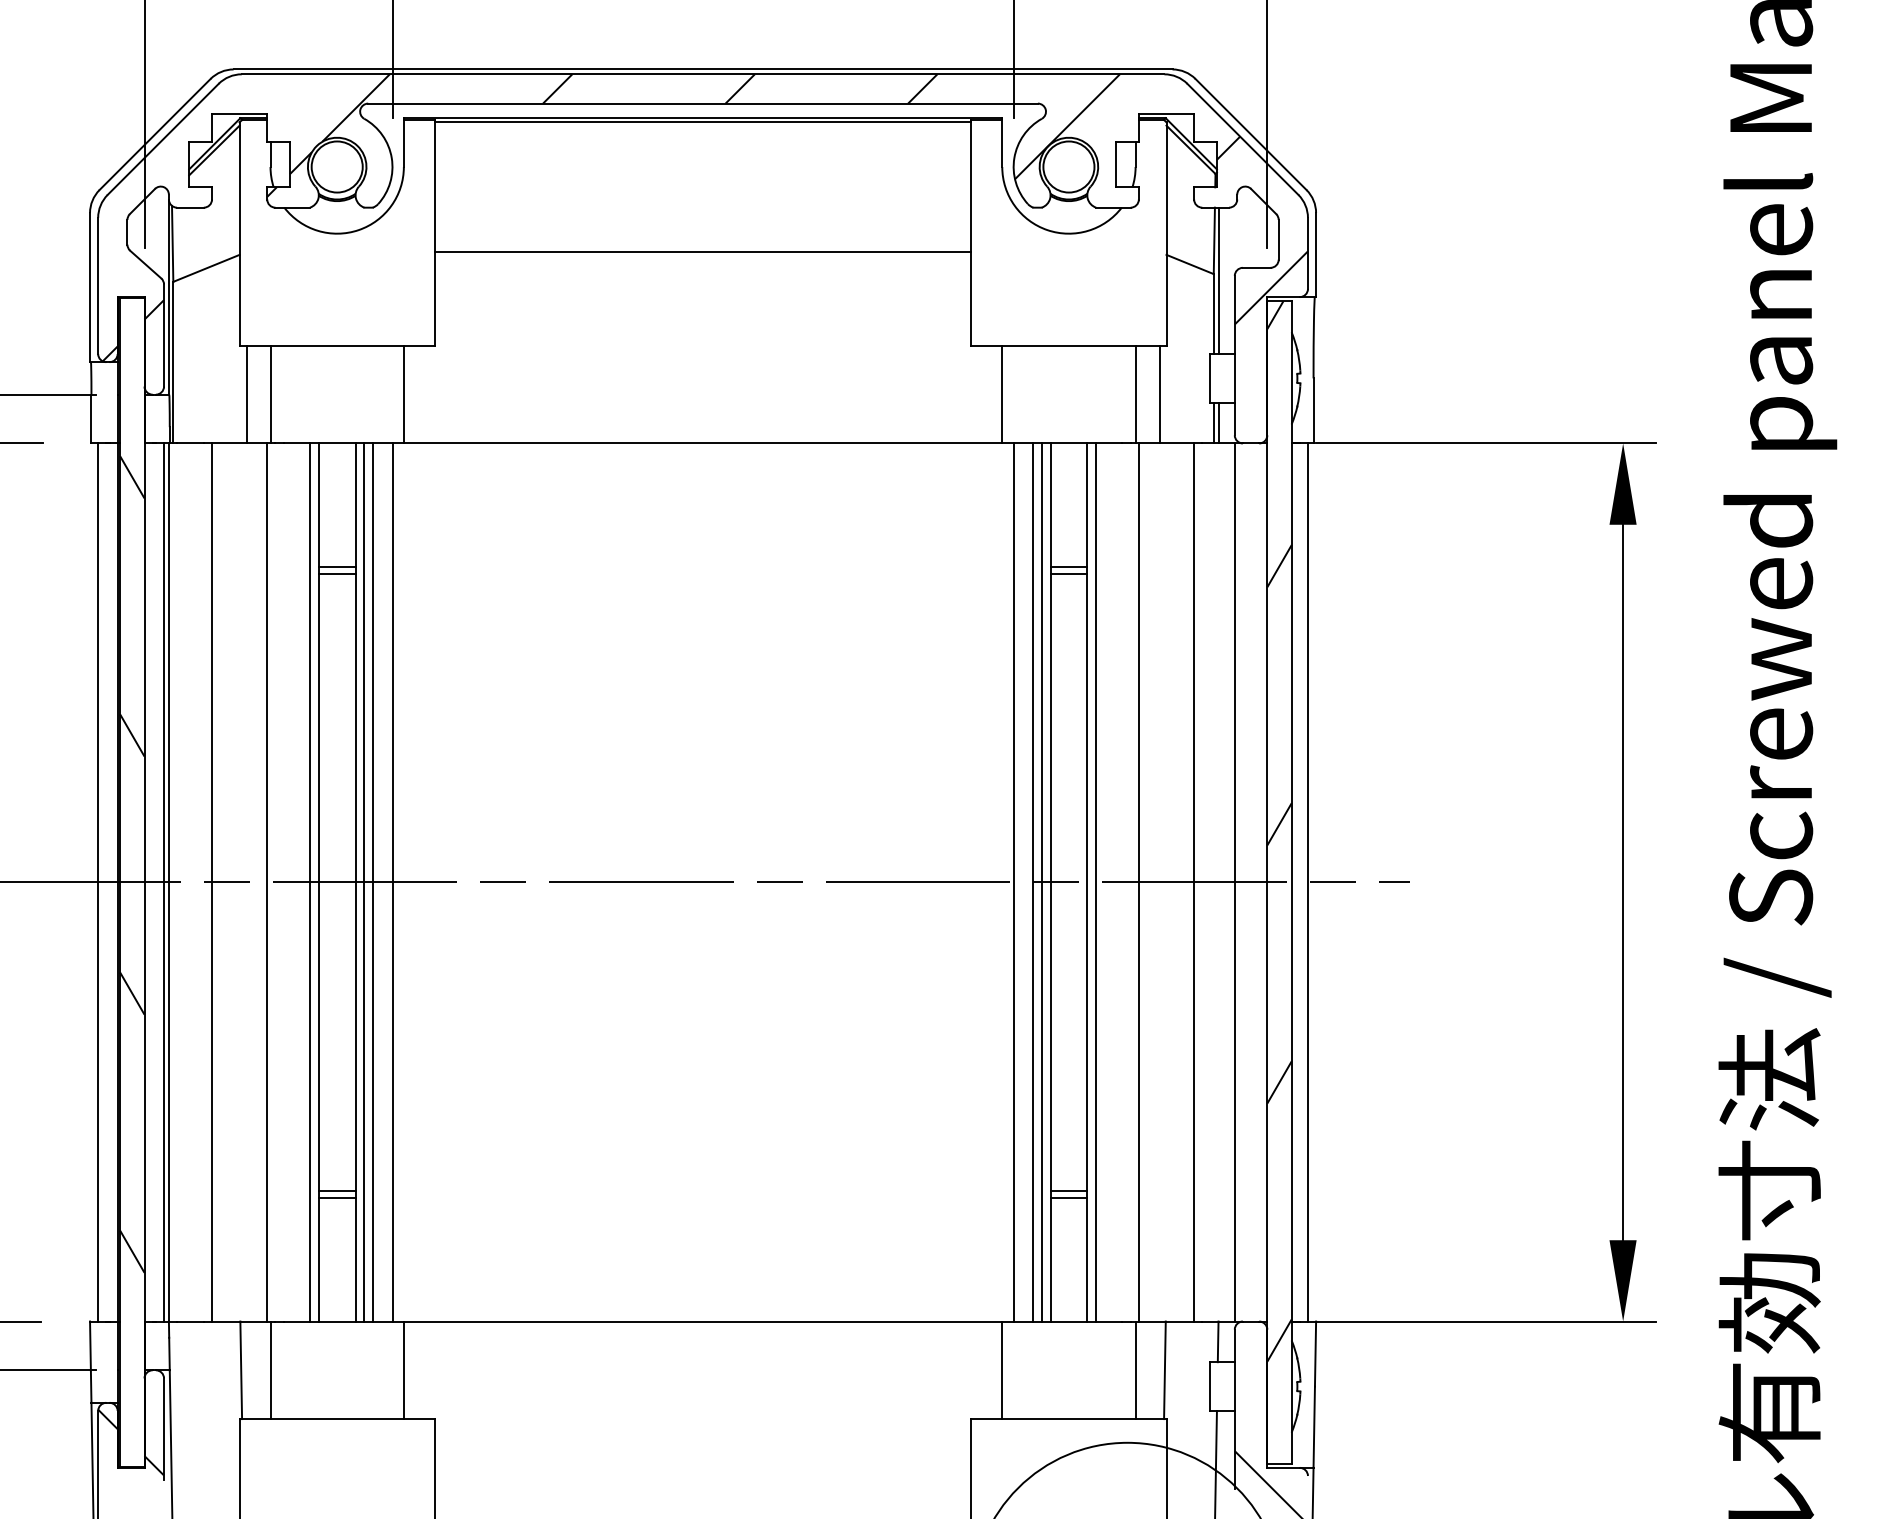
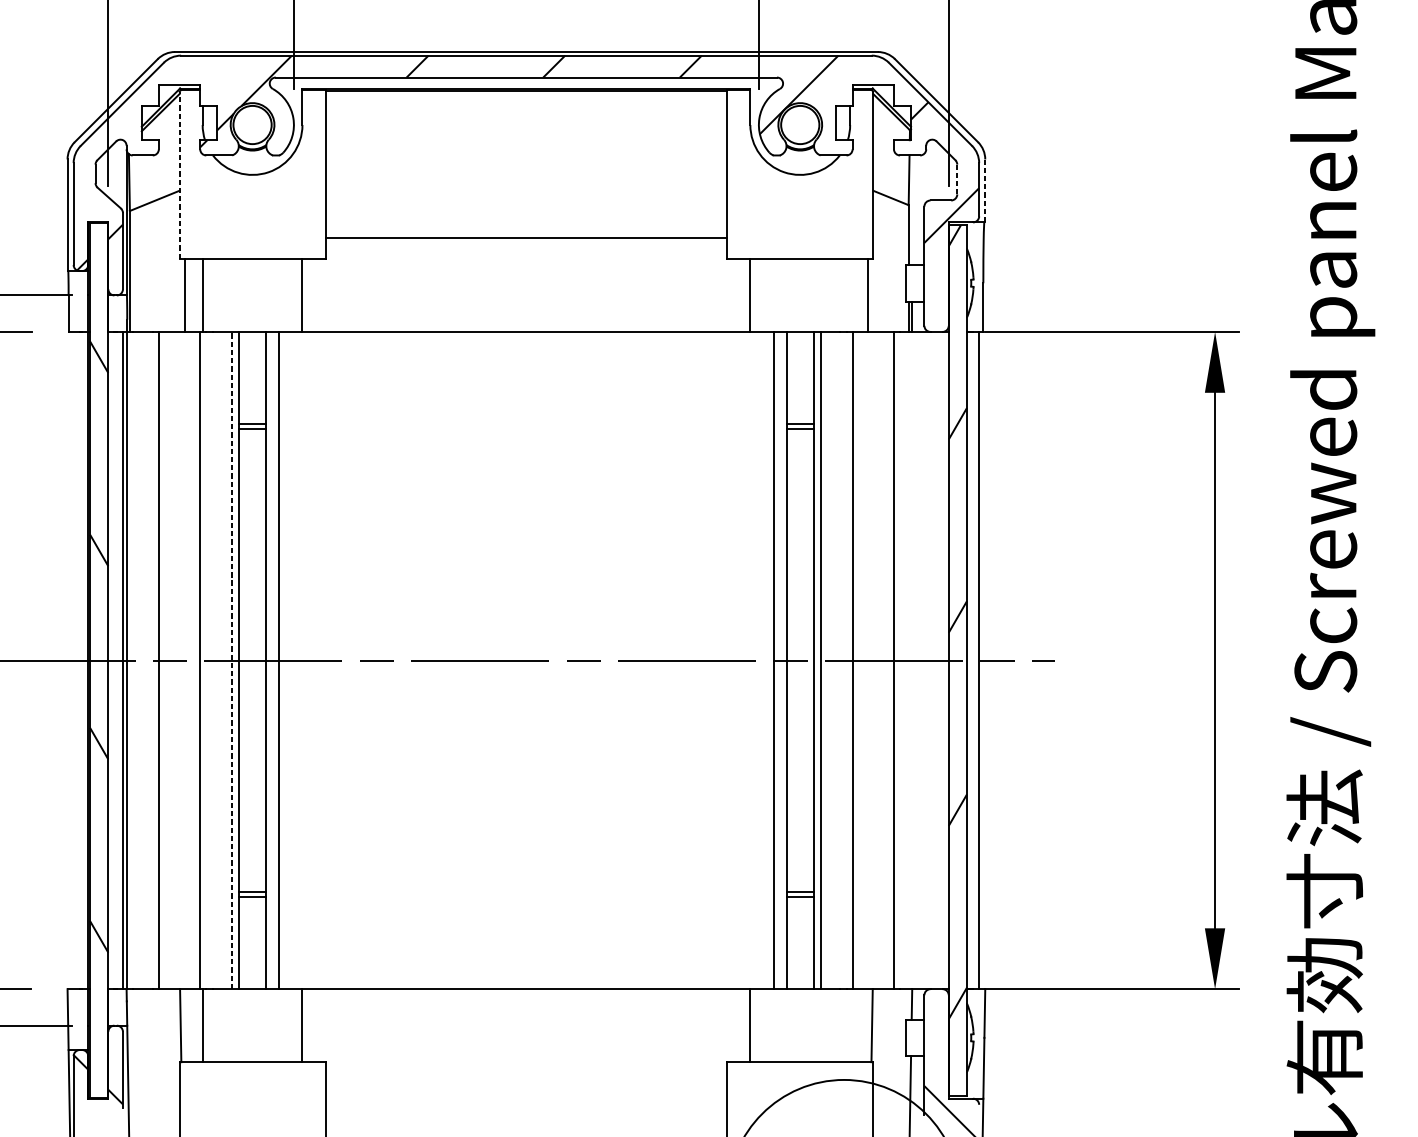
line: (239, 234) -> (179, 175), solid -> dashed
line: (1278, 239) -> (957, 179), solid -> dashed
line: (702, 252) -> (525, 238), moved
line: (1316, 254) -> (985, 190), solid -> dashed
line: (1218, 280) -> (912, 209), removed
line: (1135, 394) -> (850, 295), removed
line: (310, 881) -> (232, 659), solid -> dashed
line: (98, 882) -> (73, 660), removed
line: (364, 882) -> (272, 660), removed
line: (392, 882) -> (293, 660), removed
line: (1013, 882) -> (758, 660), removed
line: (1041, 882) -> (779, 660), removed
line: (1234, 882) -> (924, 660), removed
line: (1135, 1370) -> (850, 1025), removed

